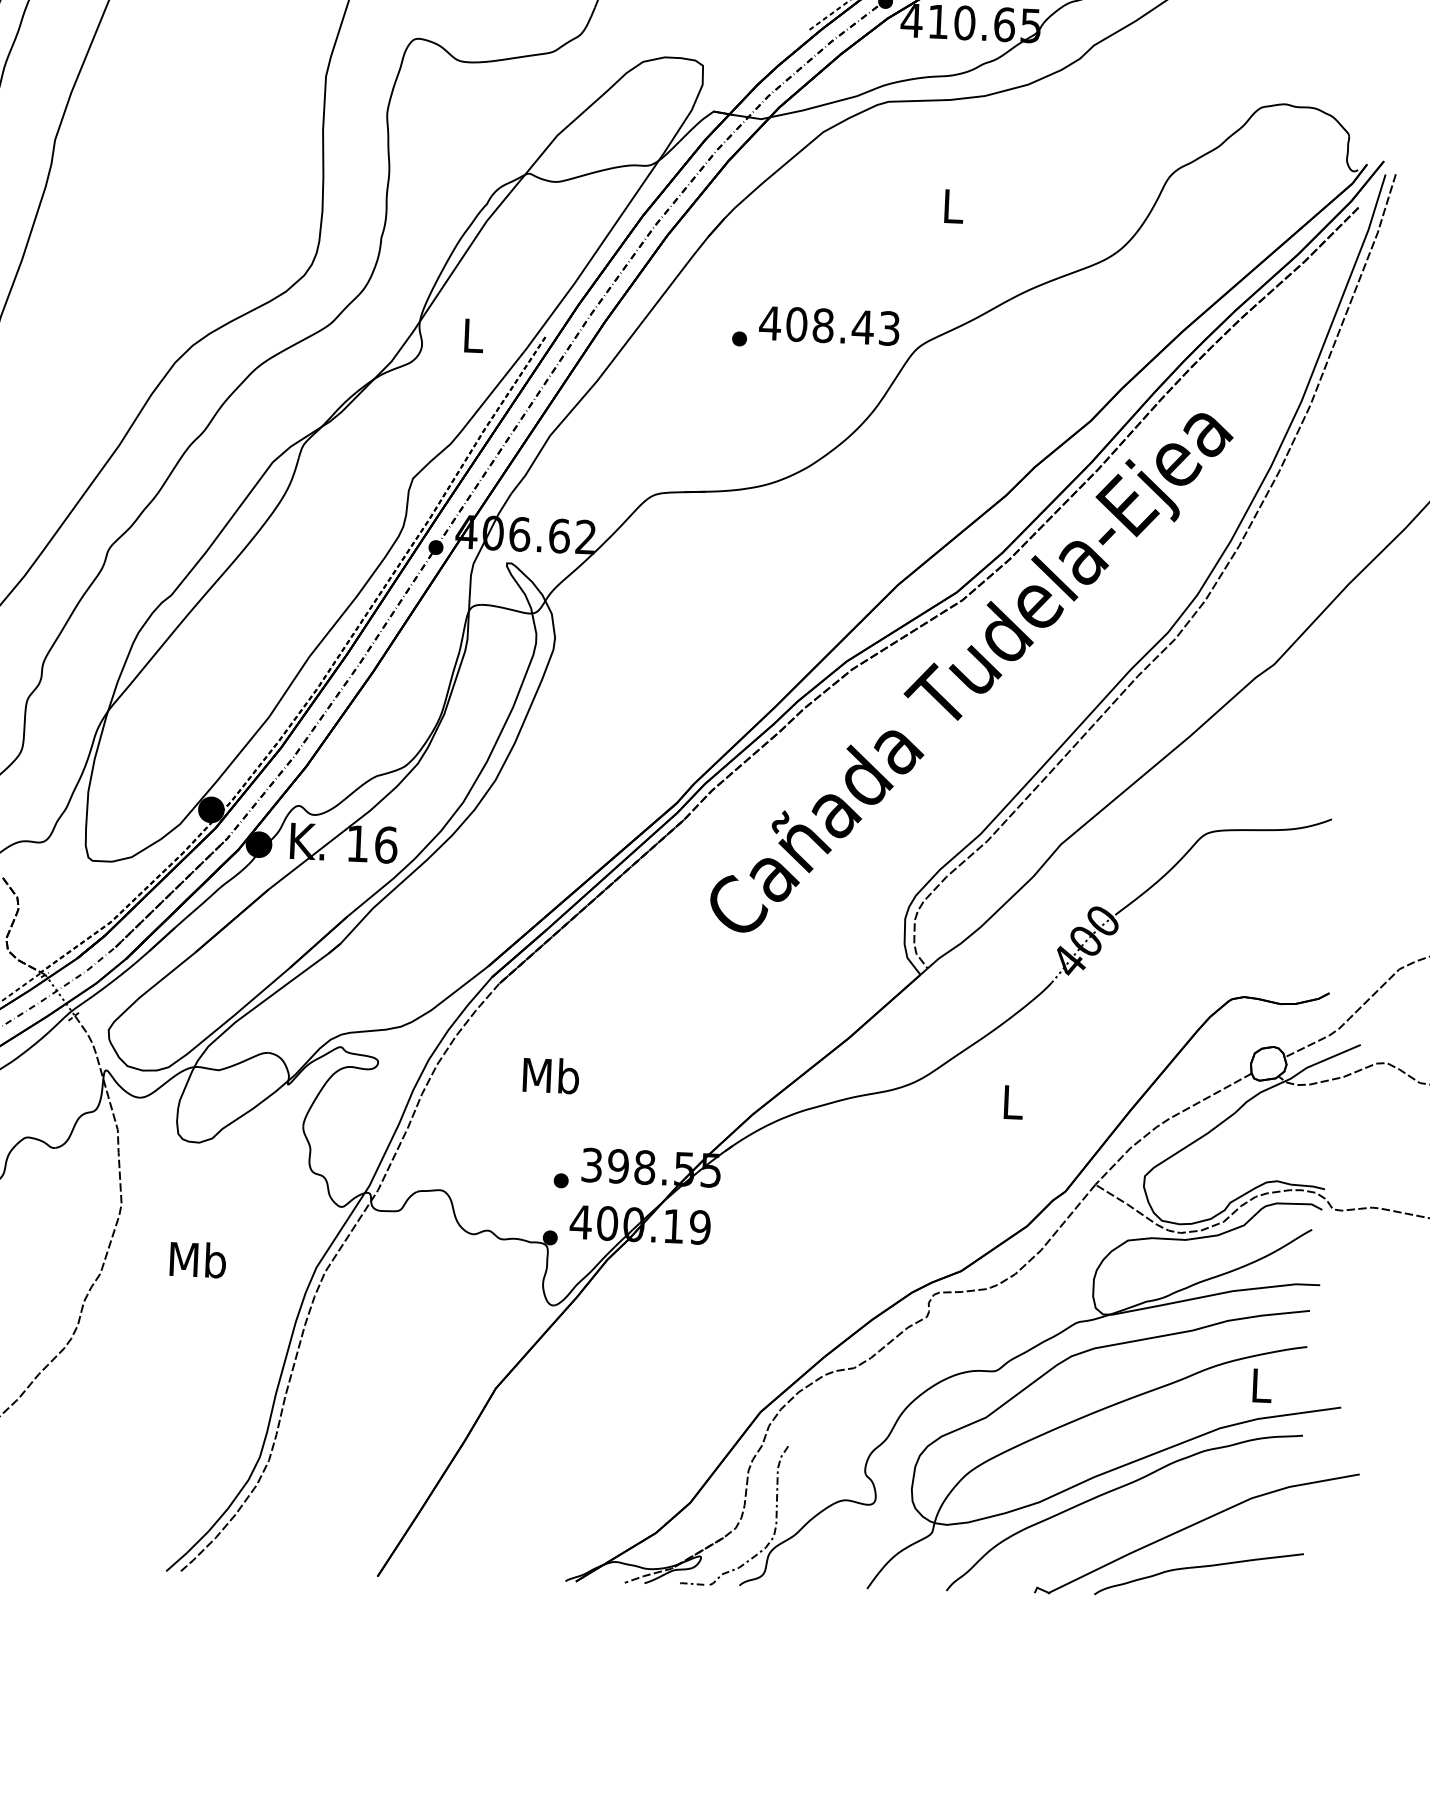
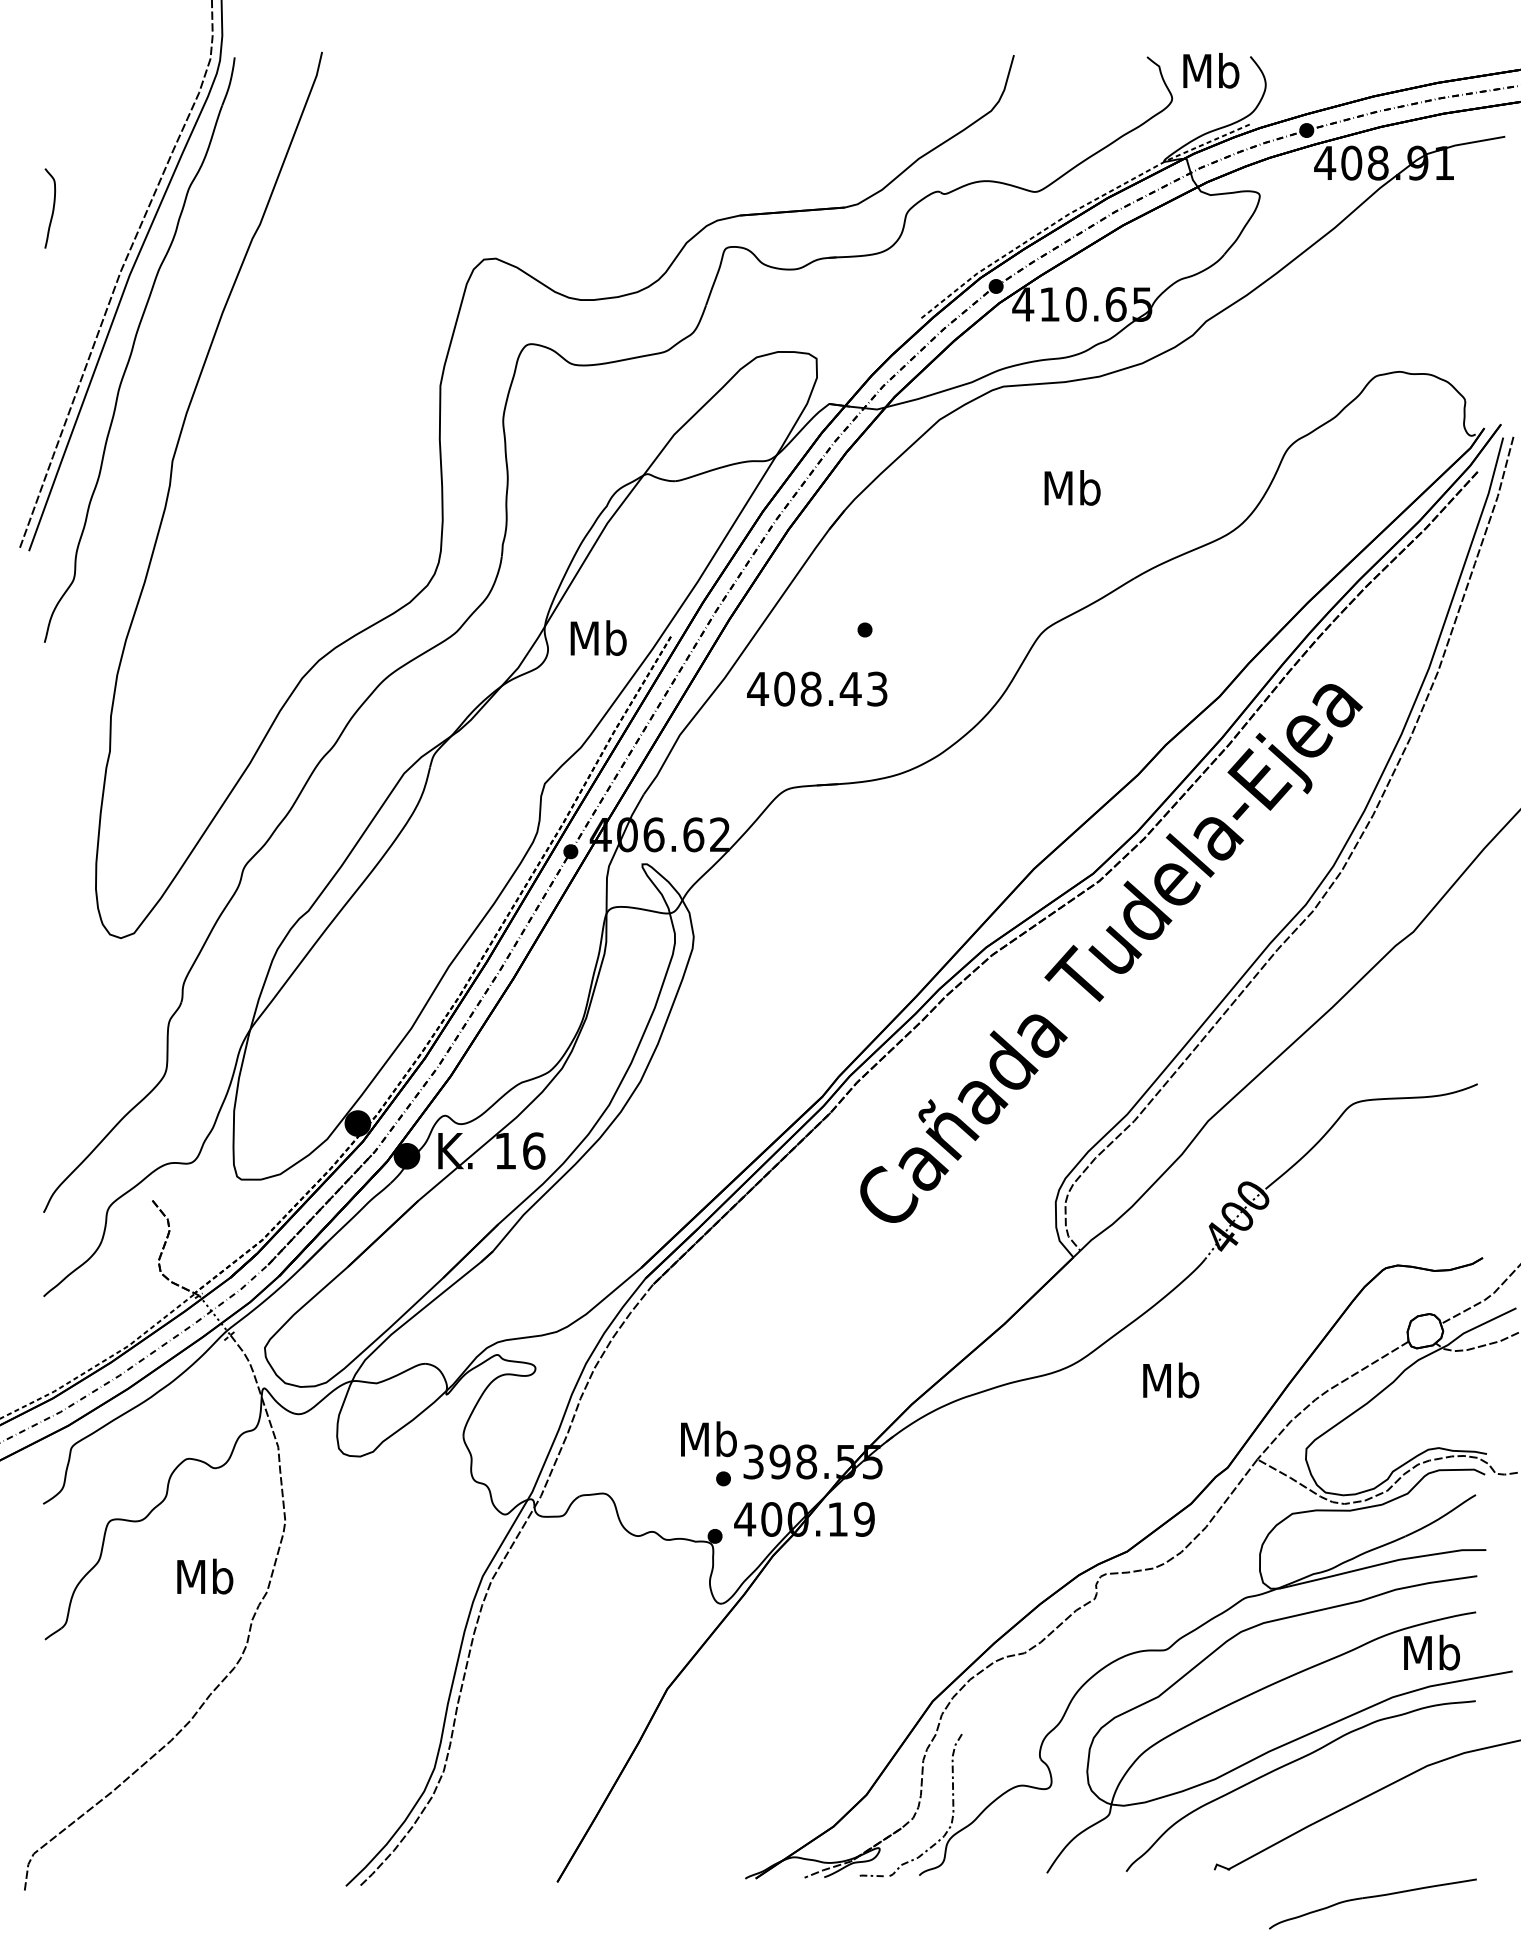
text: (953, 205) -> (1072, 487), L -> Mb
text: (829, 325) -> (817, 688), moved
text: (472, 334) -> (598, 637), L -> Mb
text: (550, 1075) -> (708, 1439), moved
text: (1013, 1102) -> (1171, 1380), L -> Mb
text: (198, 1259) -> (205, 1576), moved
text: (1261, 1385) -> (1432, 1652), L -> Mb
part: (1198, 1573) -> (1372, 1903), moved

